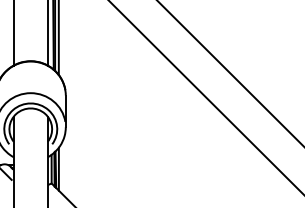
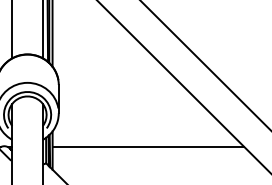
line: (166, 165) -> (148, 147), added

